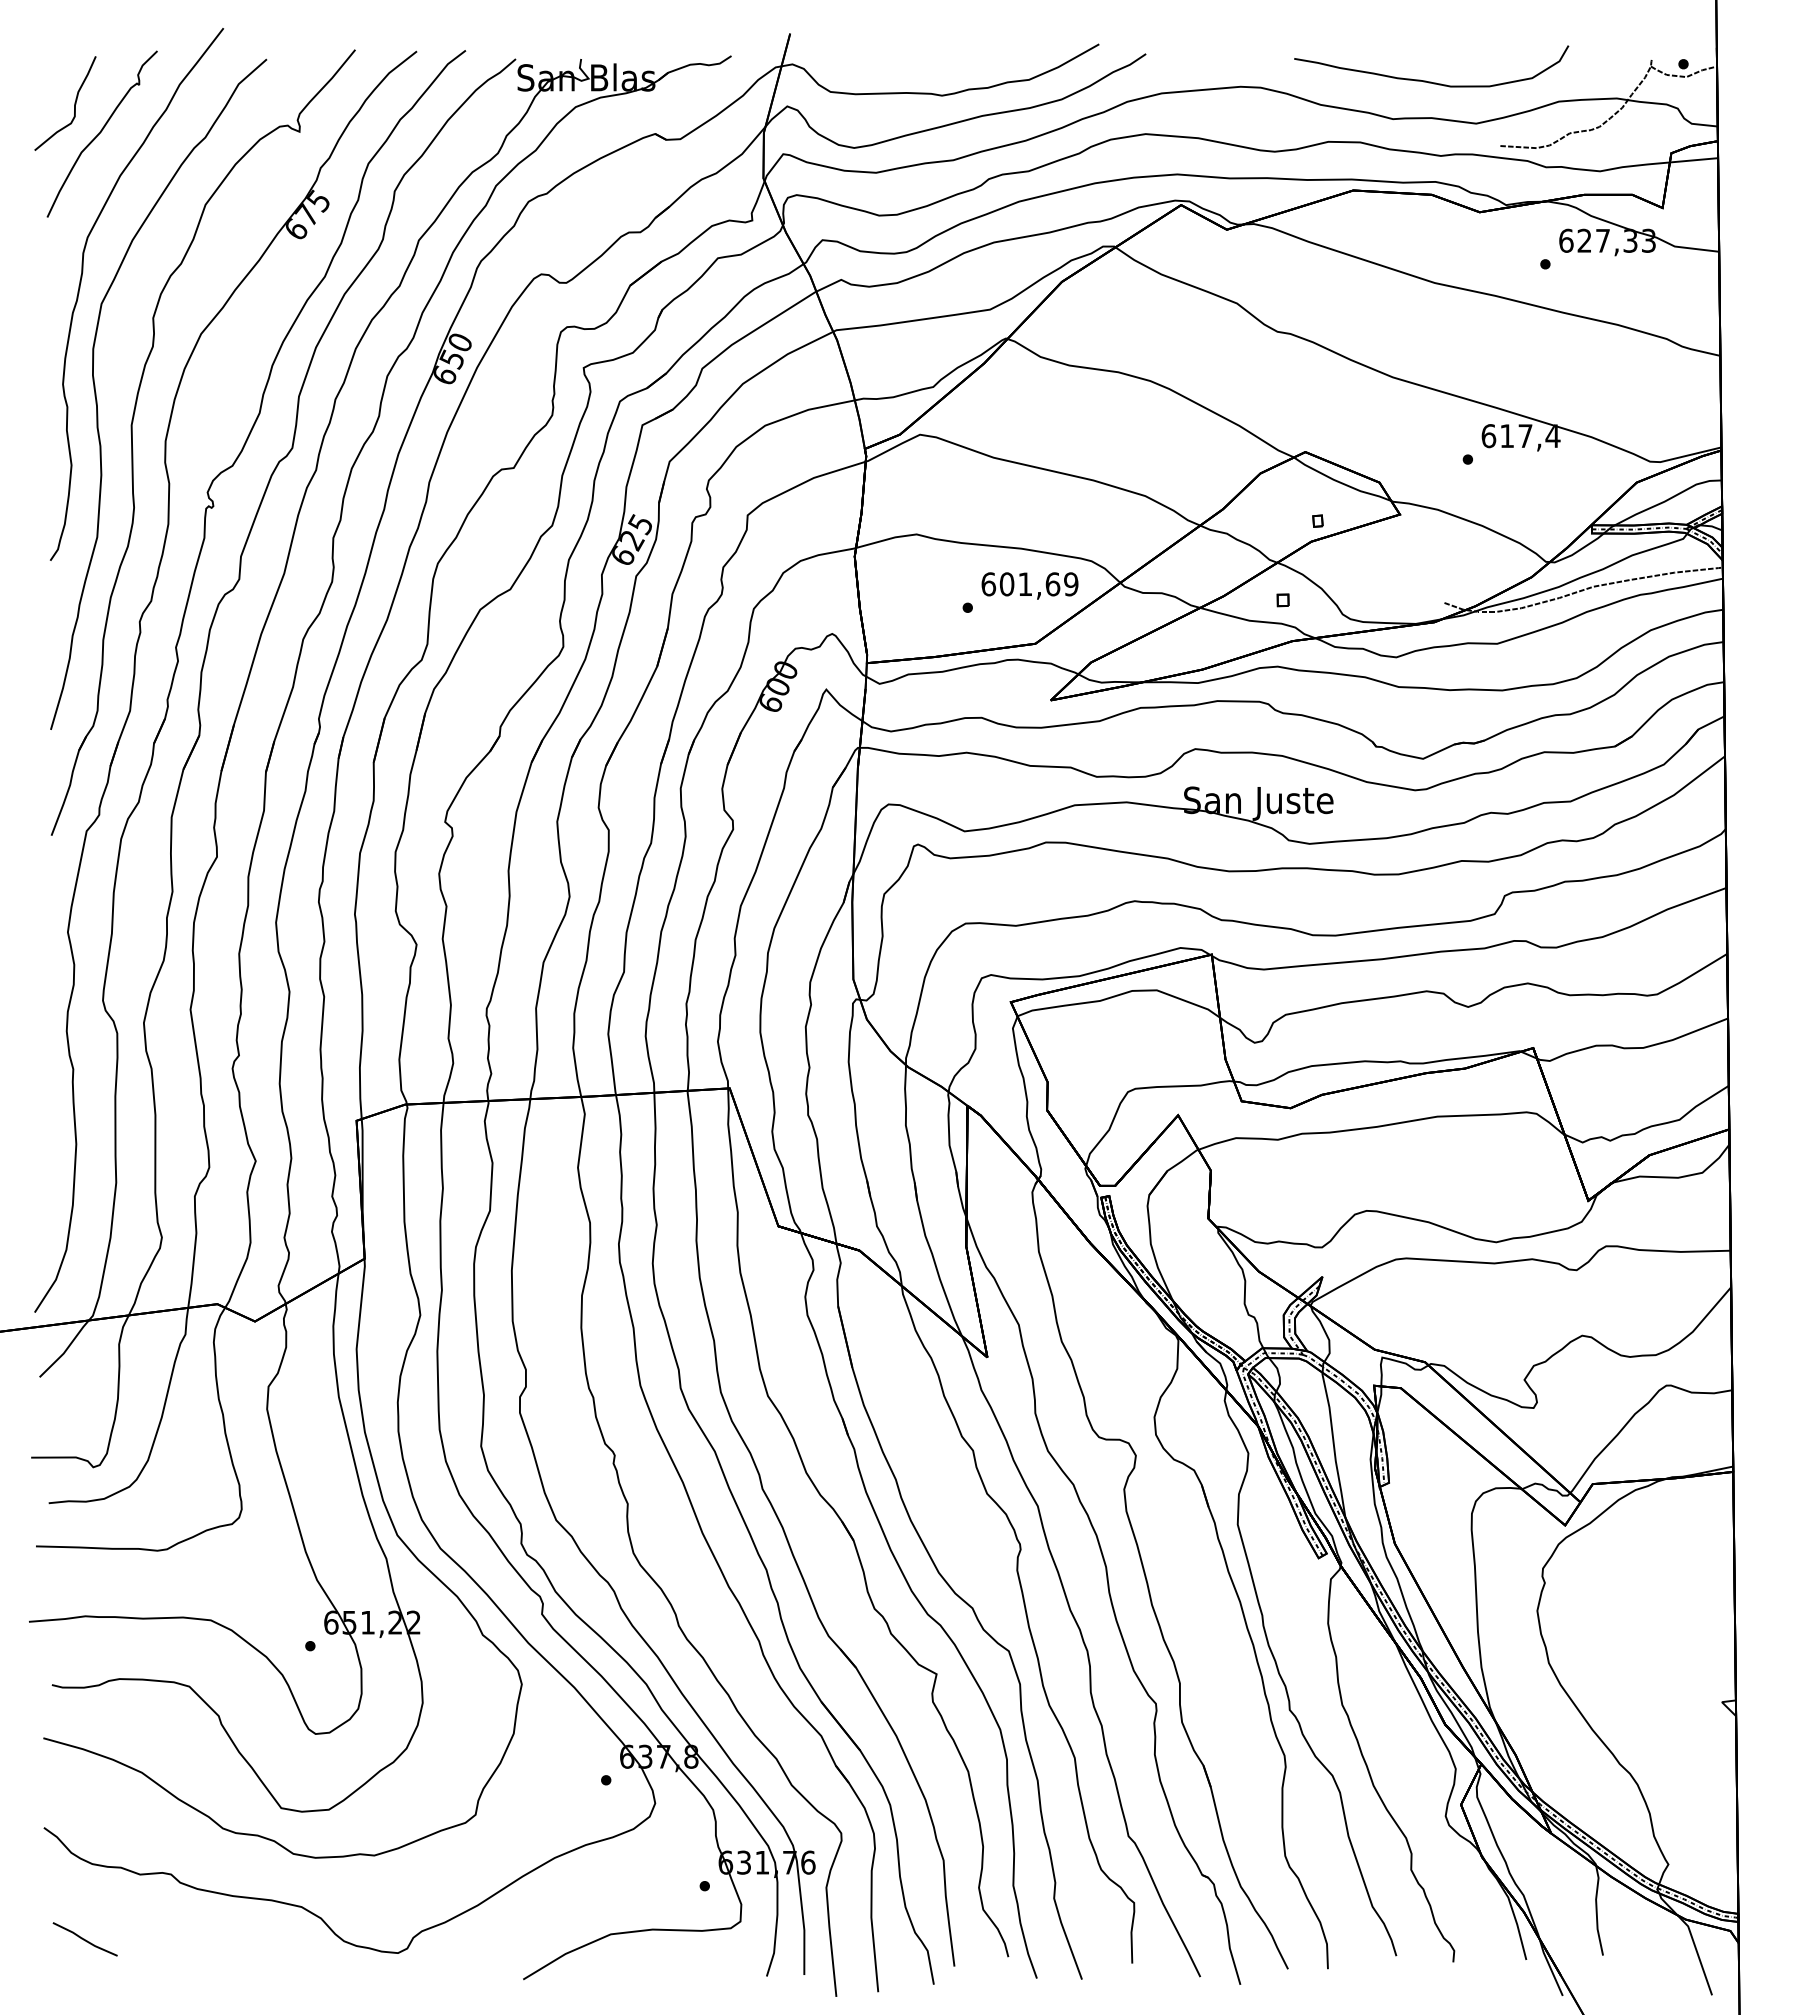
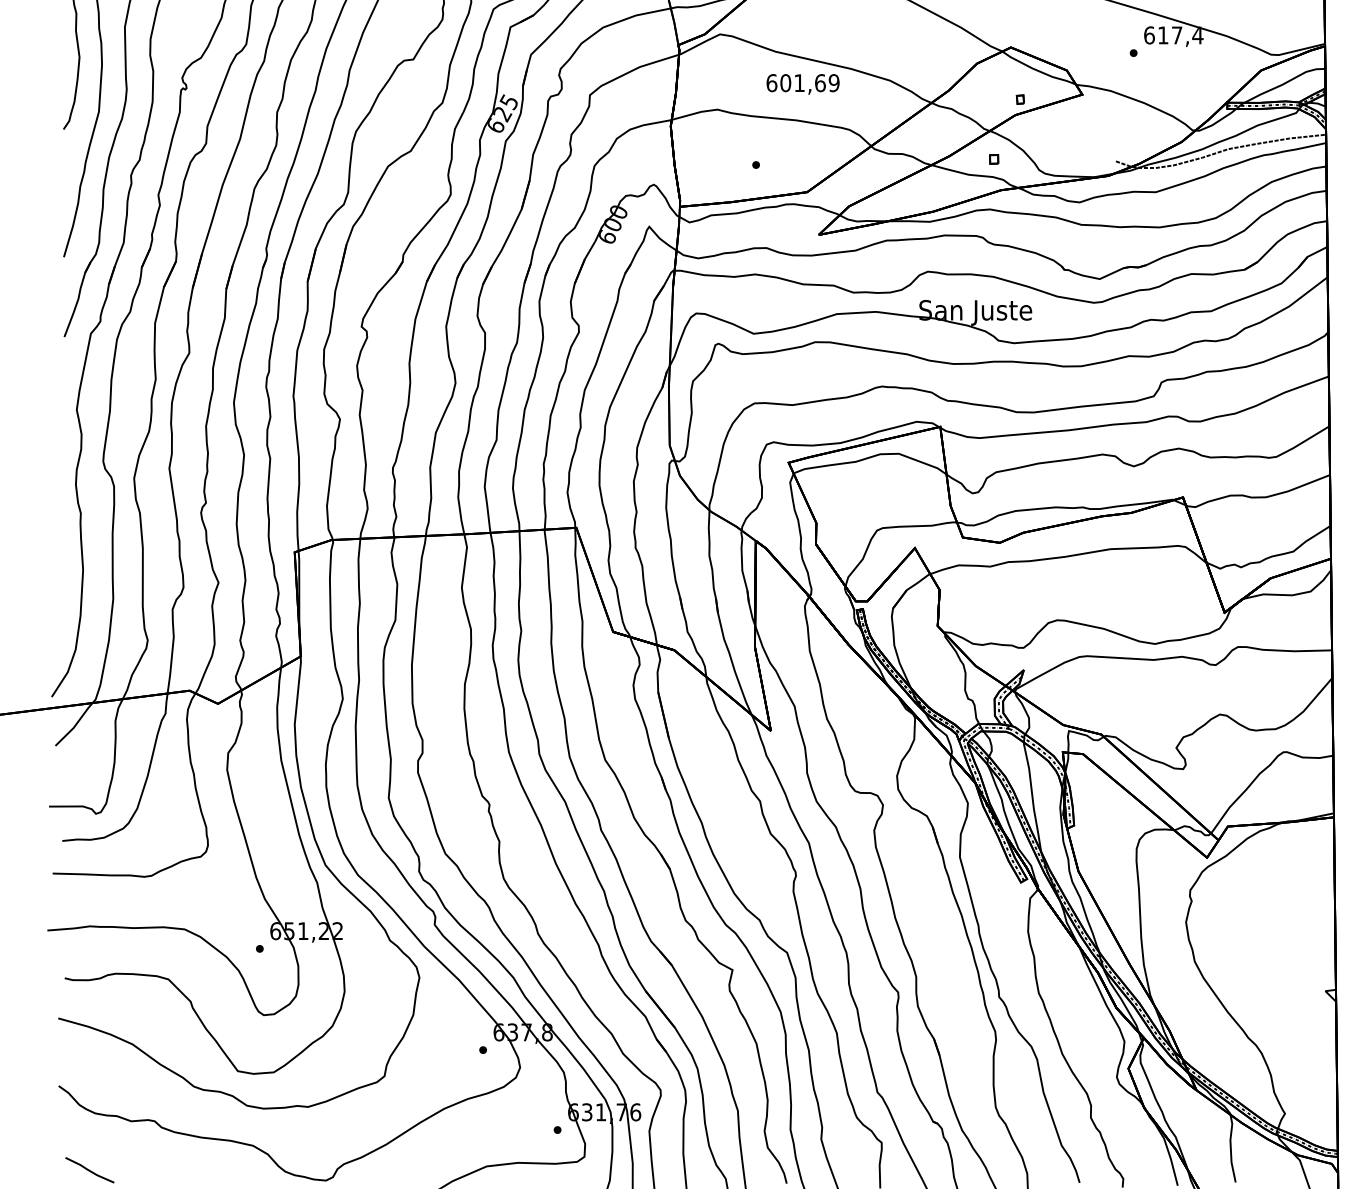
text: (1029, 585) -> (802, 84), moved

